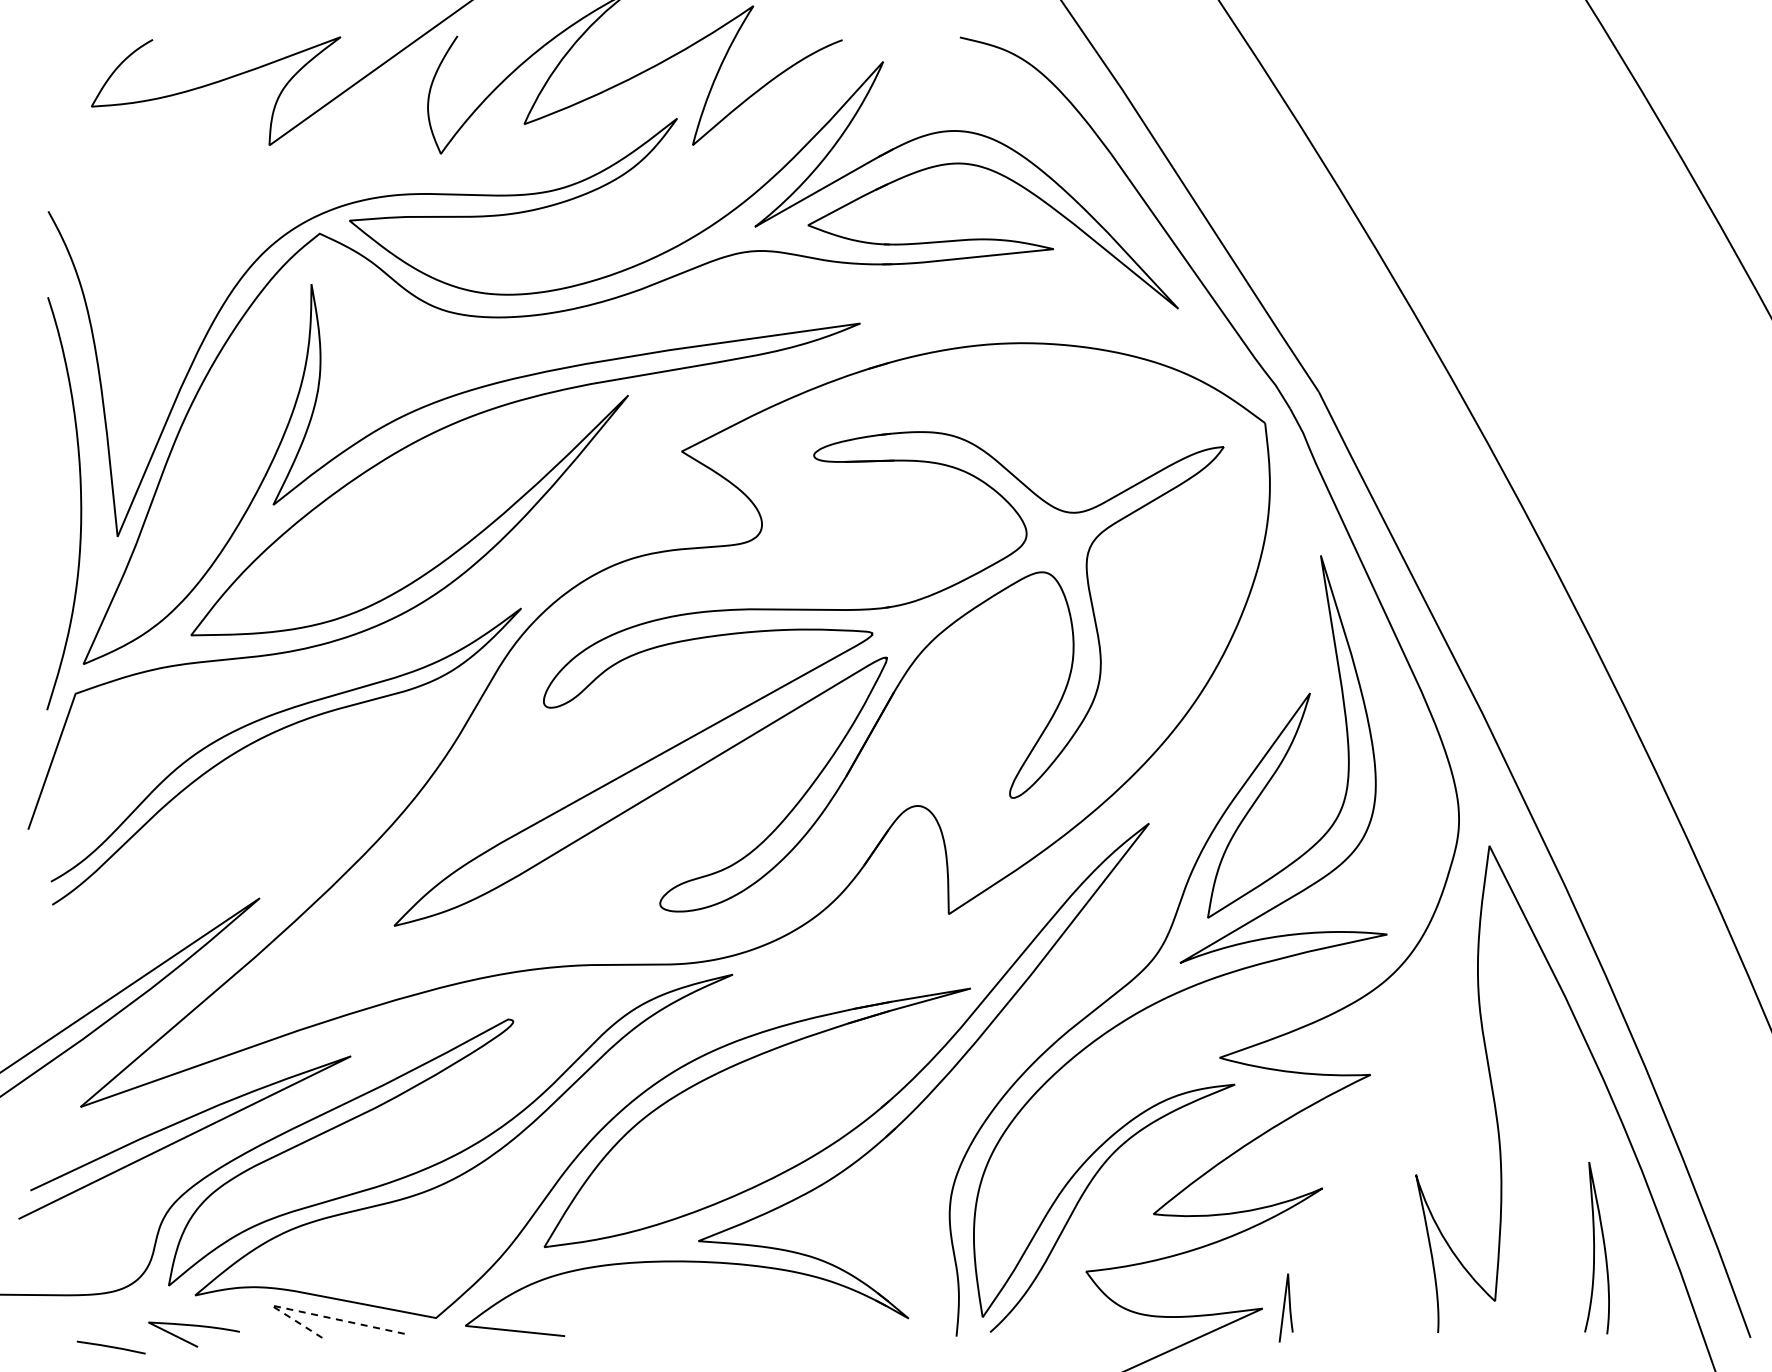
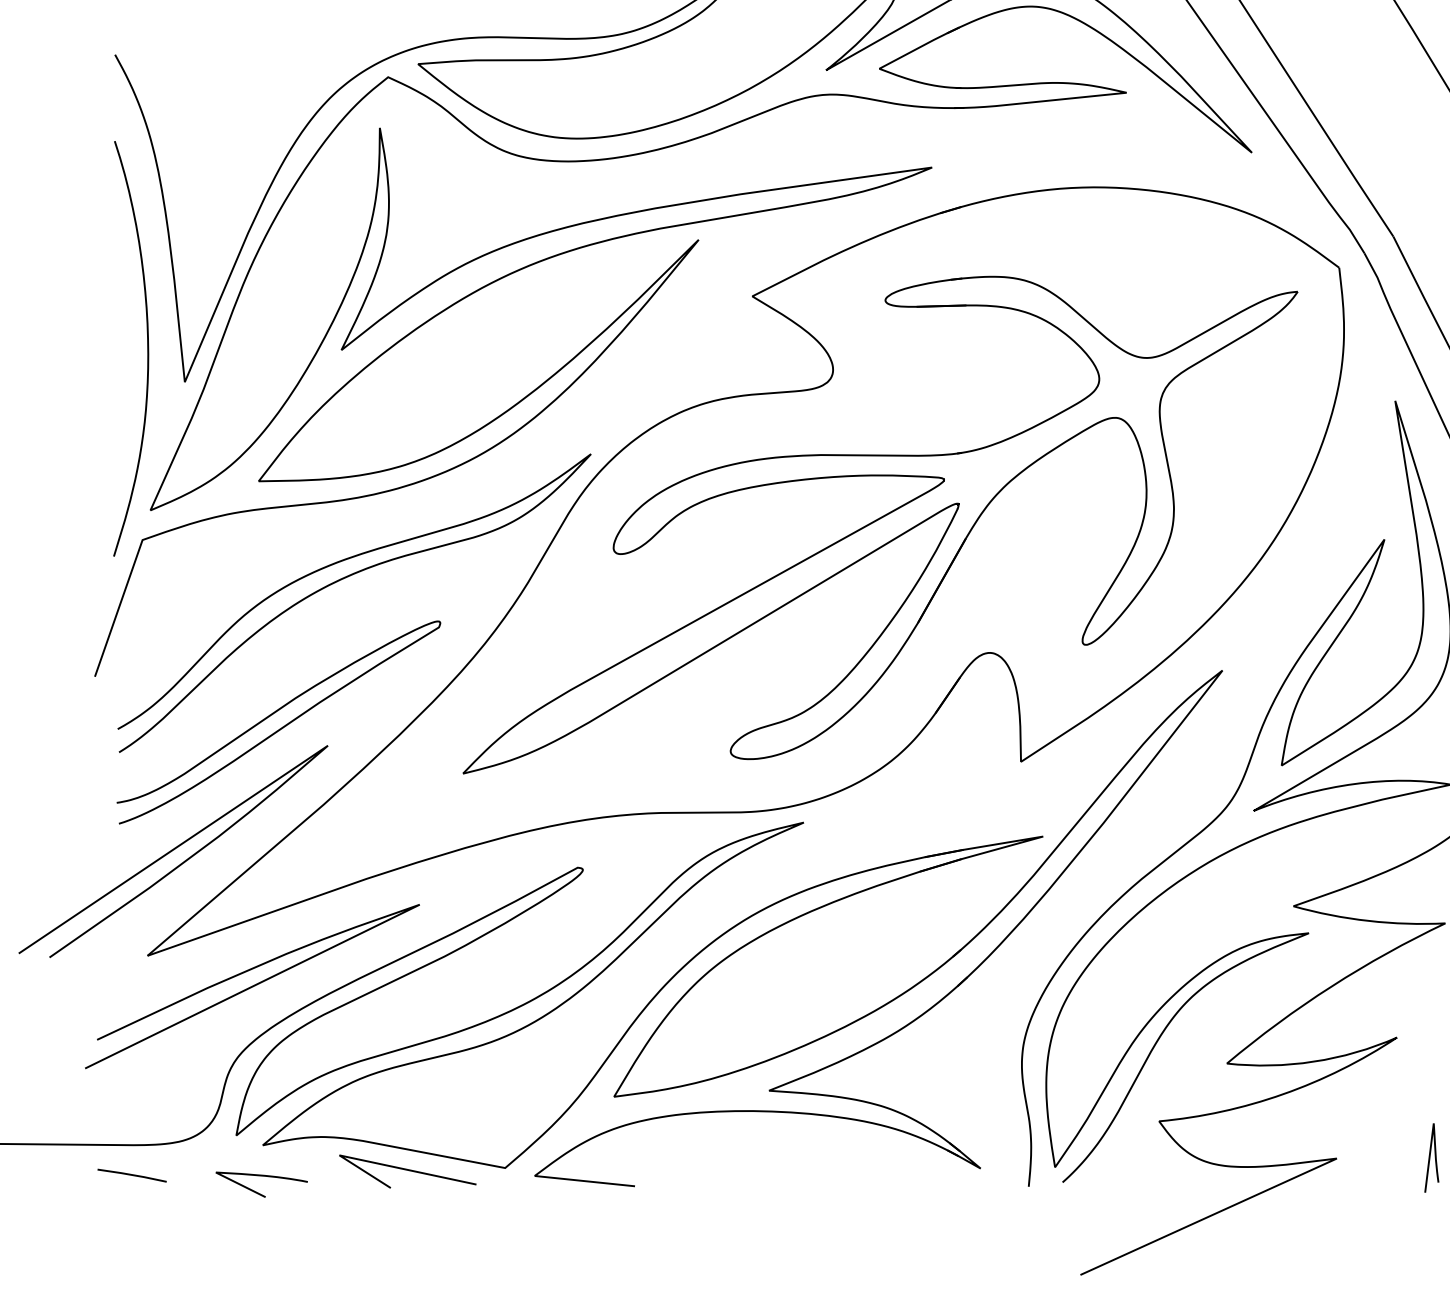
curve: (212, 880) -> (280, 727), added
curve: (1284, 1307) -> (1430, 1157), moved
line: (309, 1313) -> (377, 1163), dashed -> solid
line: (111, 1347) -> (132, 1175), moved

